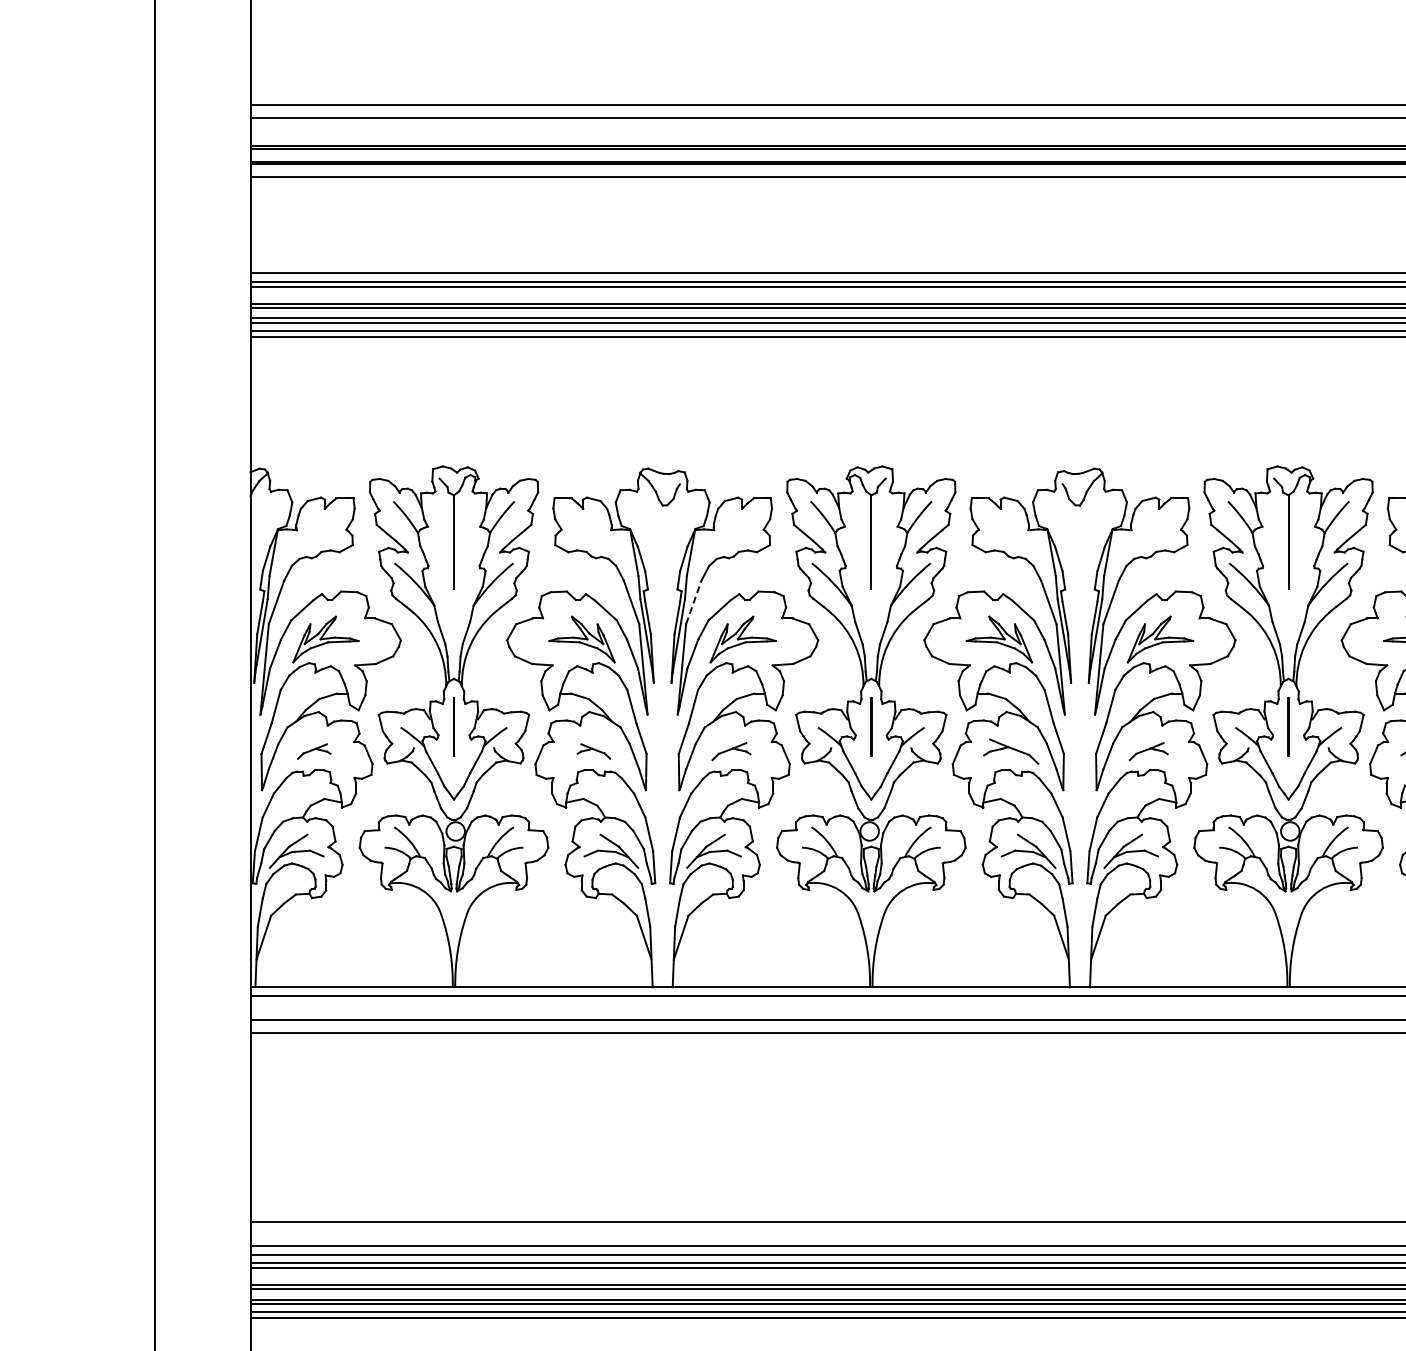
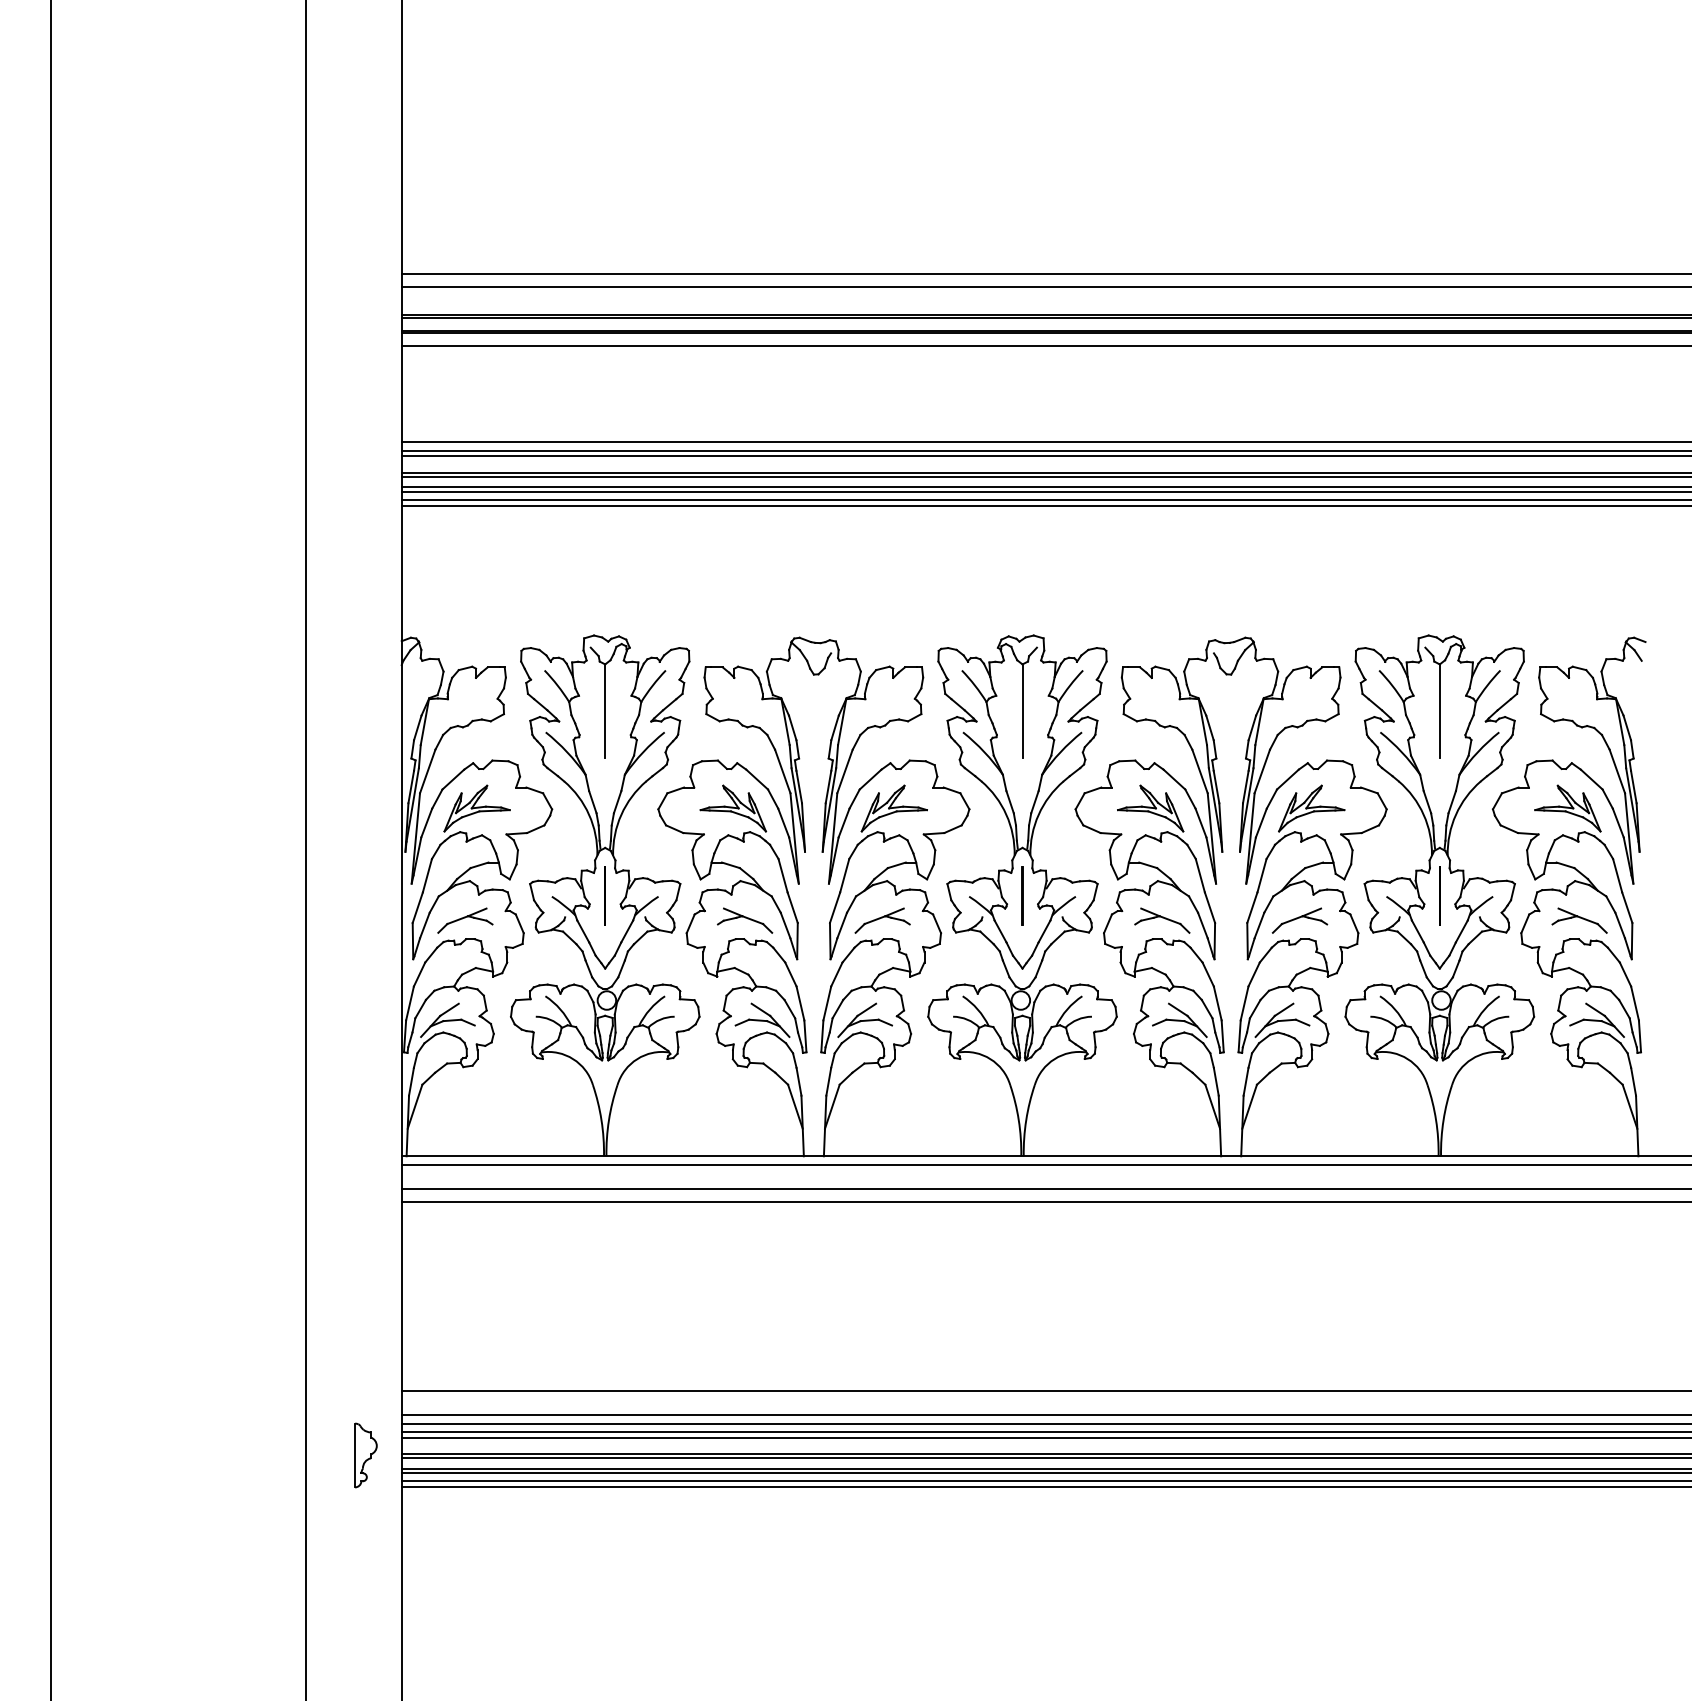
line: (694, 602) -> (845, 771), dashed -> solid
part: (314, 751) -> (465, 920), size x1.67
part: (594, 751) -> (745, 920), size x1.67
part: (731, 751) -> (882, 920), size x1.43
part: (1148, 751) -> (1299, 920), size x1.43
part: (214, 1286) -> (365, 1455), added

